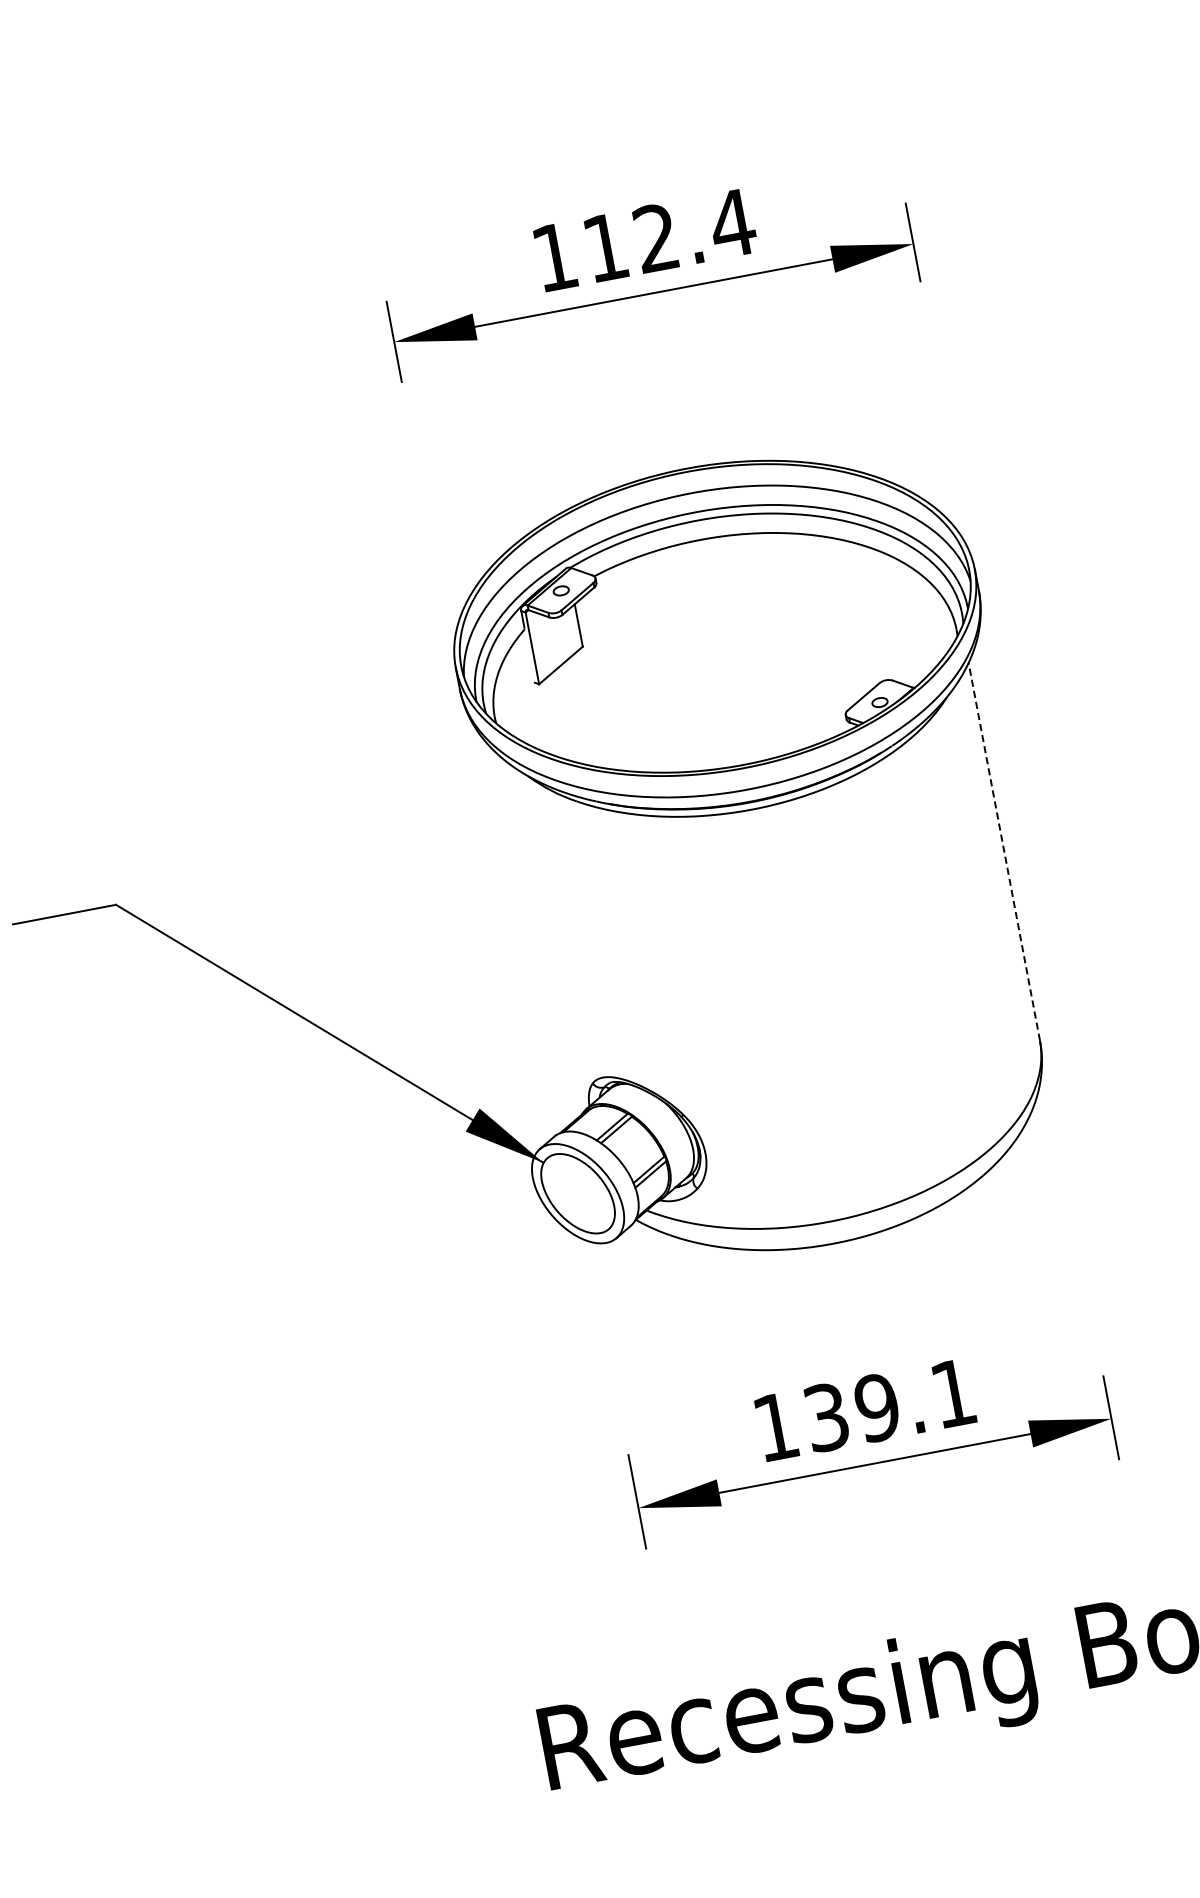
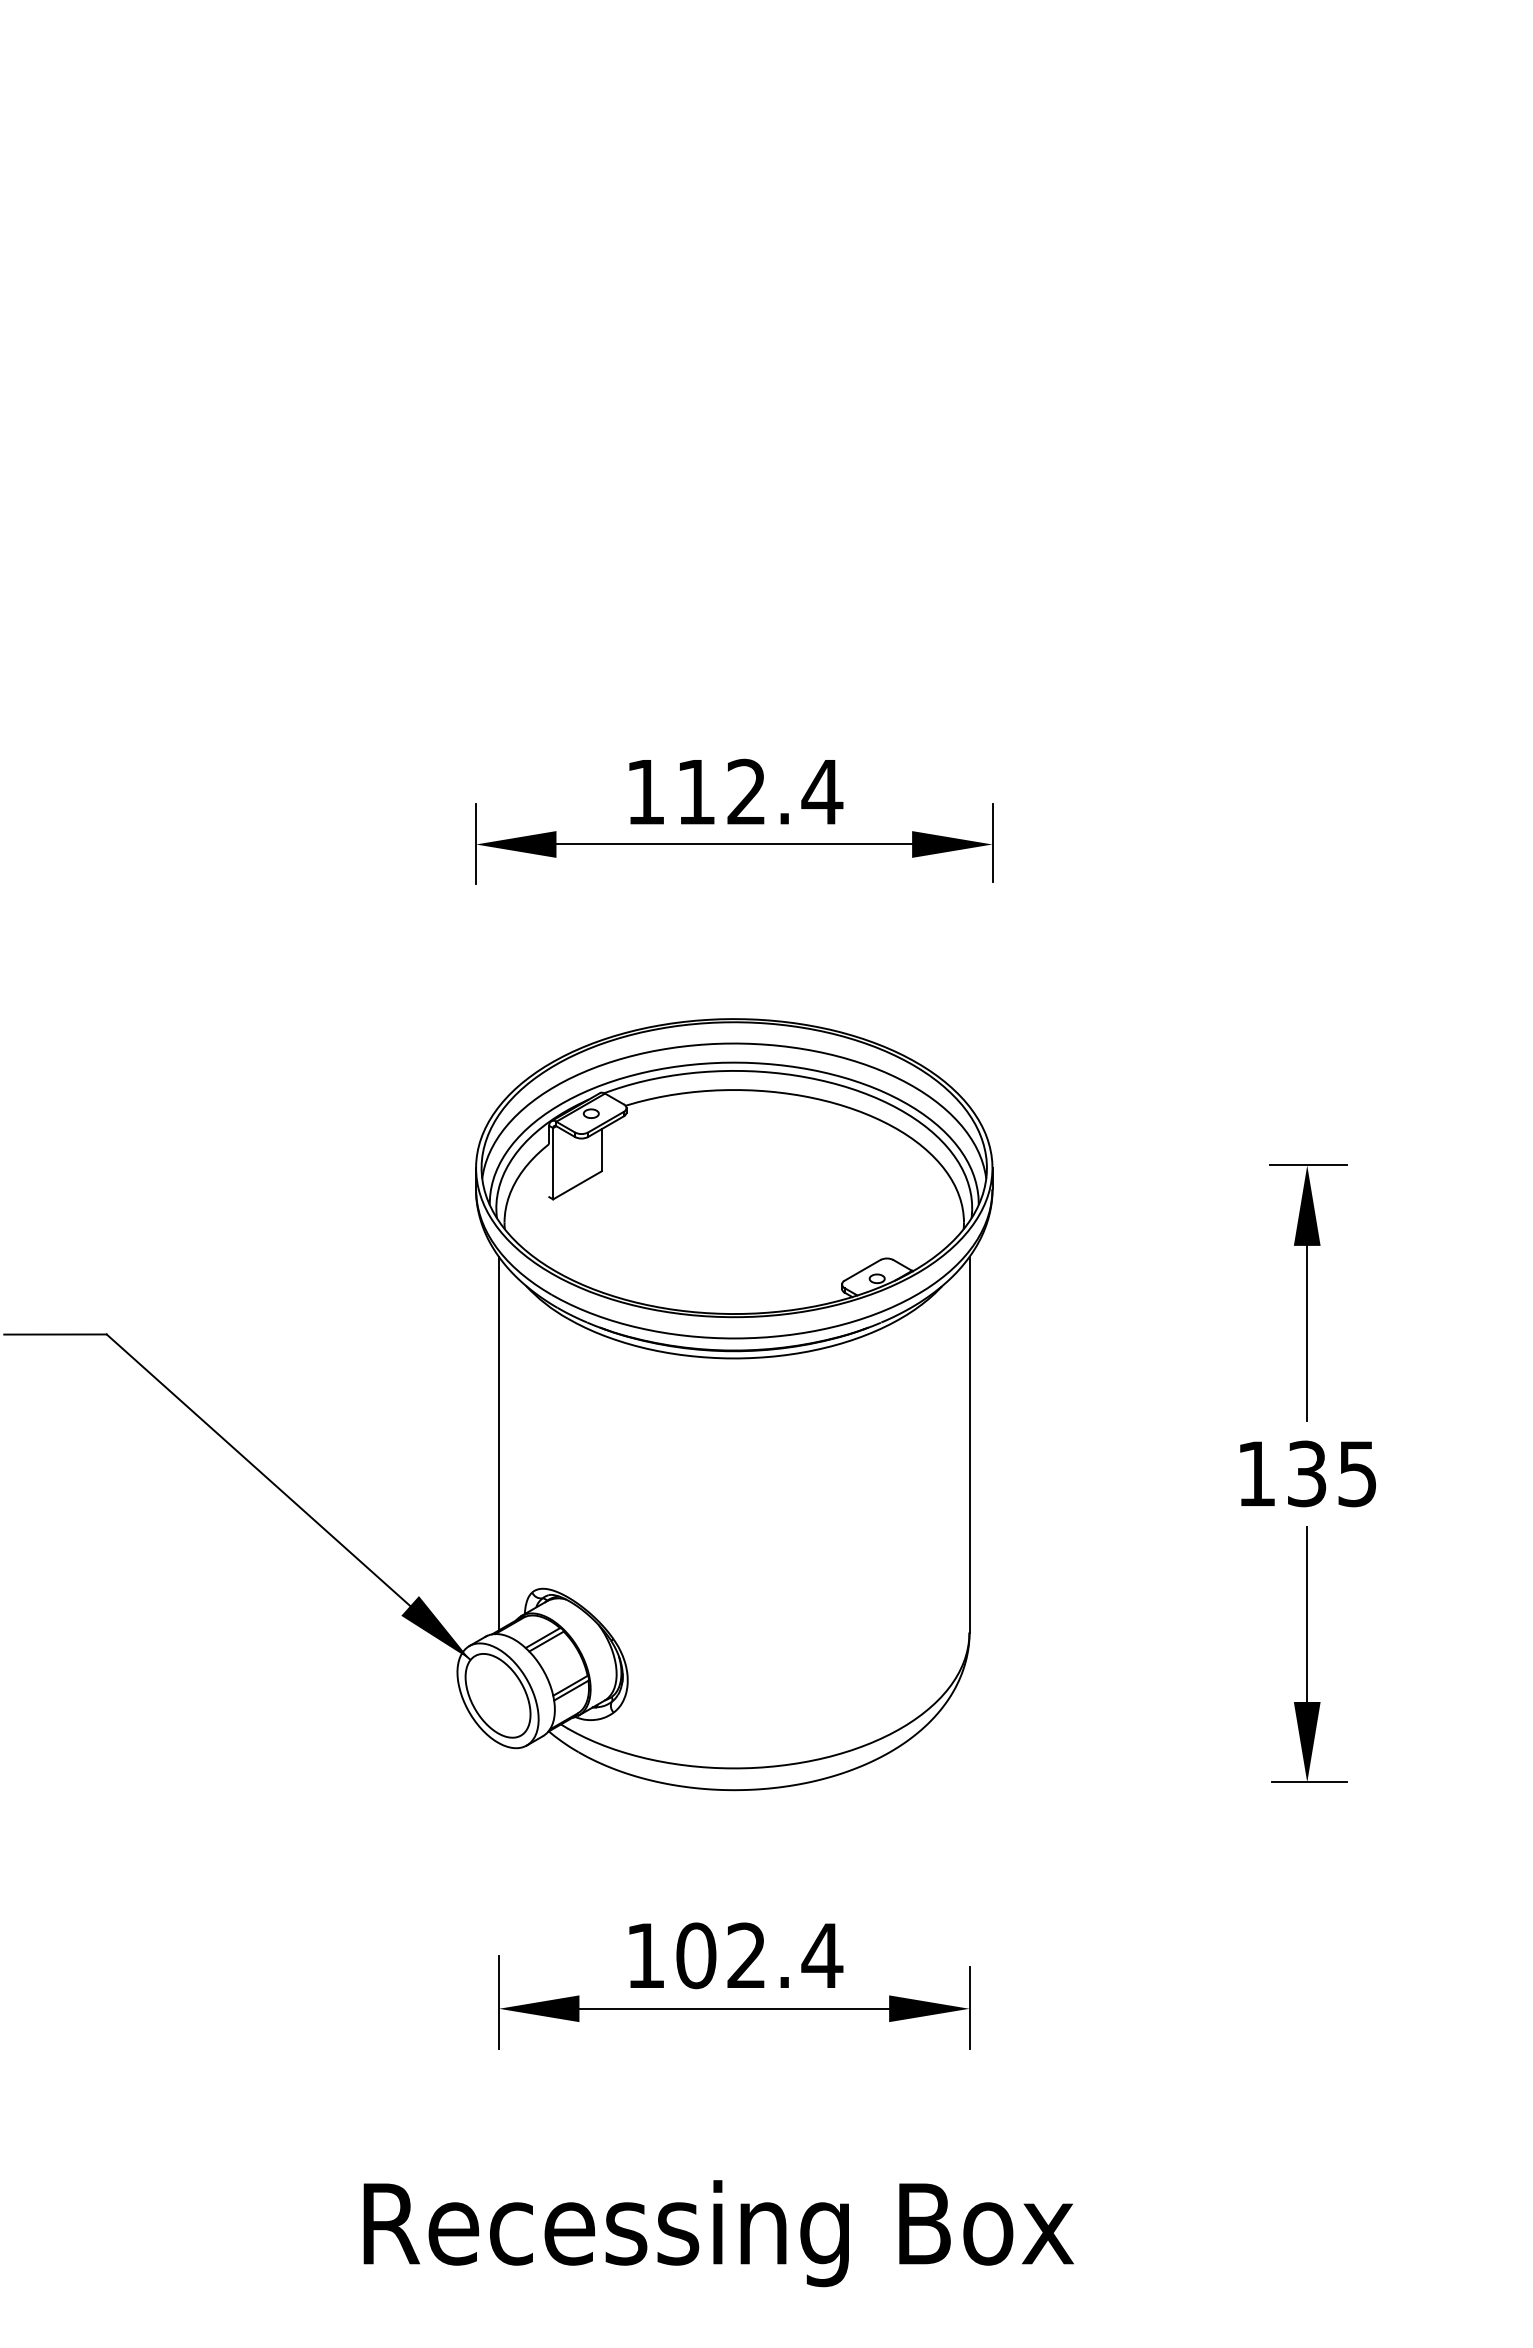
line: (1004, 851) -> (969, 1444), dashed -> solid
line: (531, 939) -> (499, 1443), added
text: (890, 1405) -> (759, 1955), 139.1 -> 102.4

